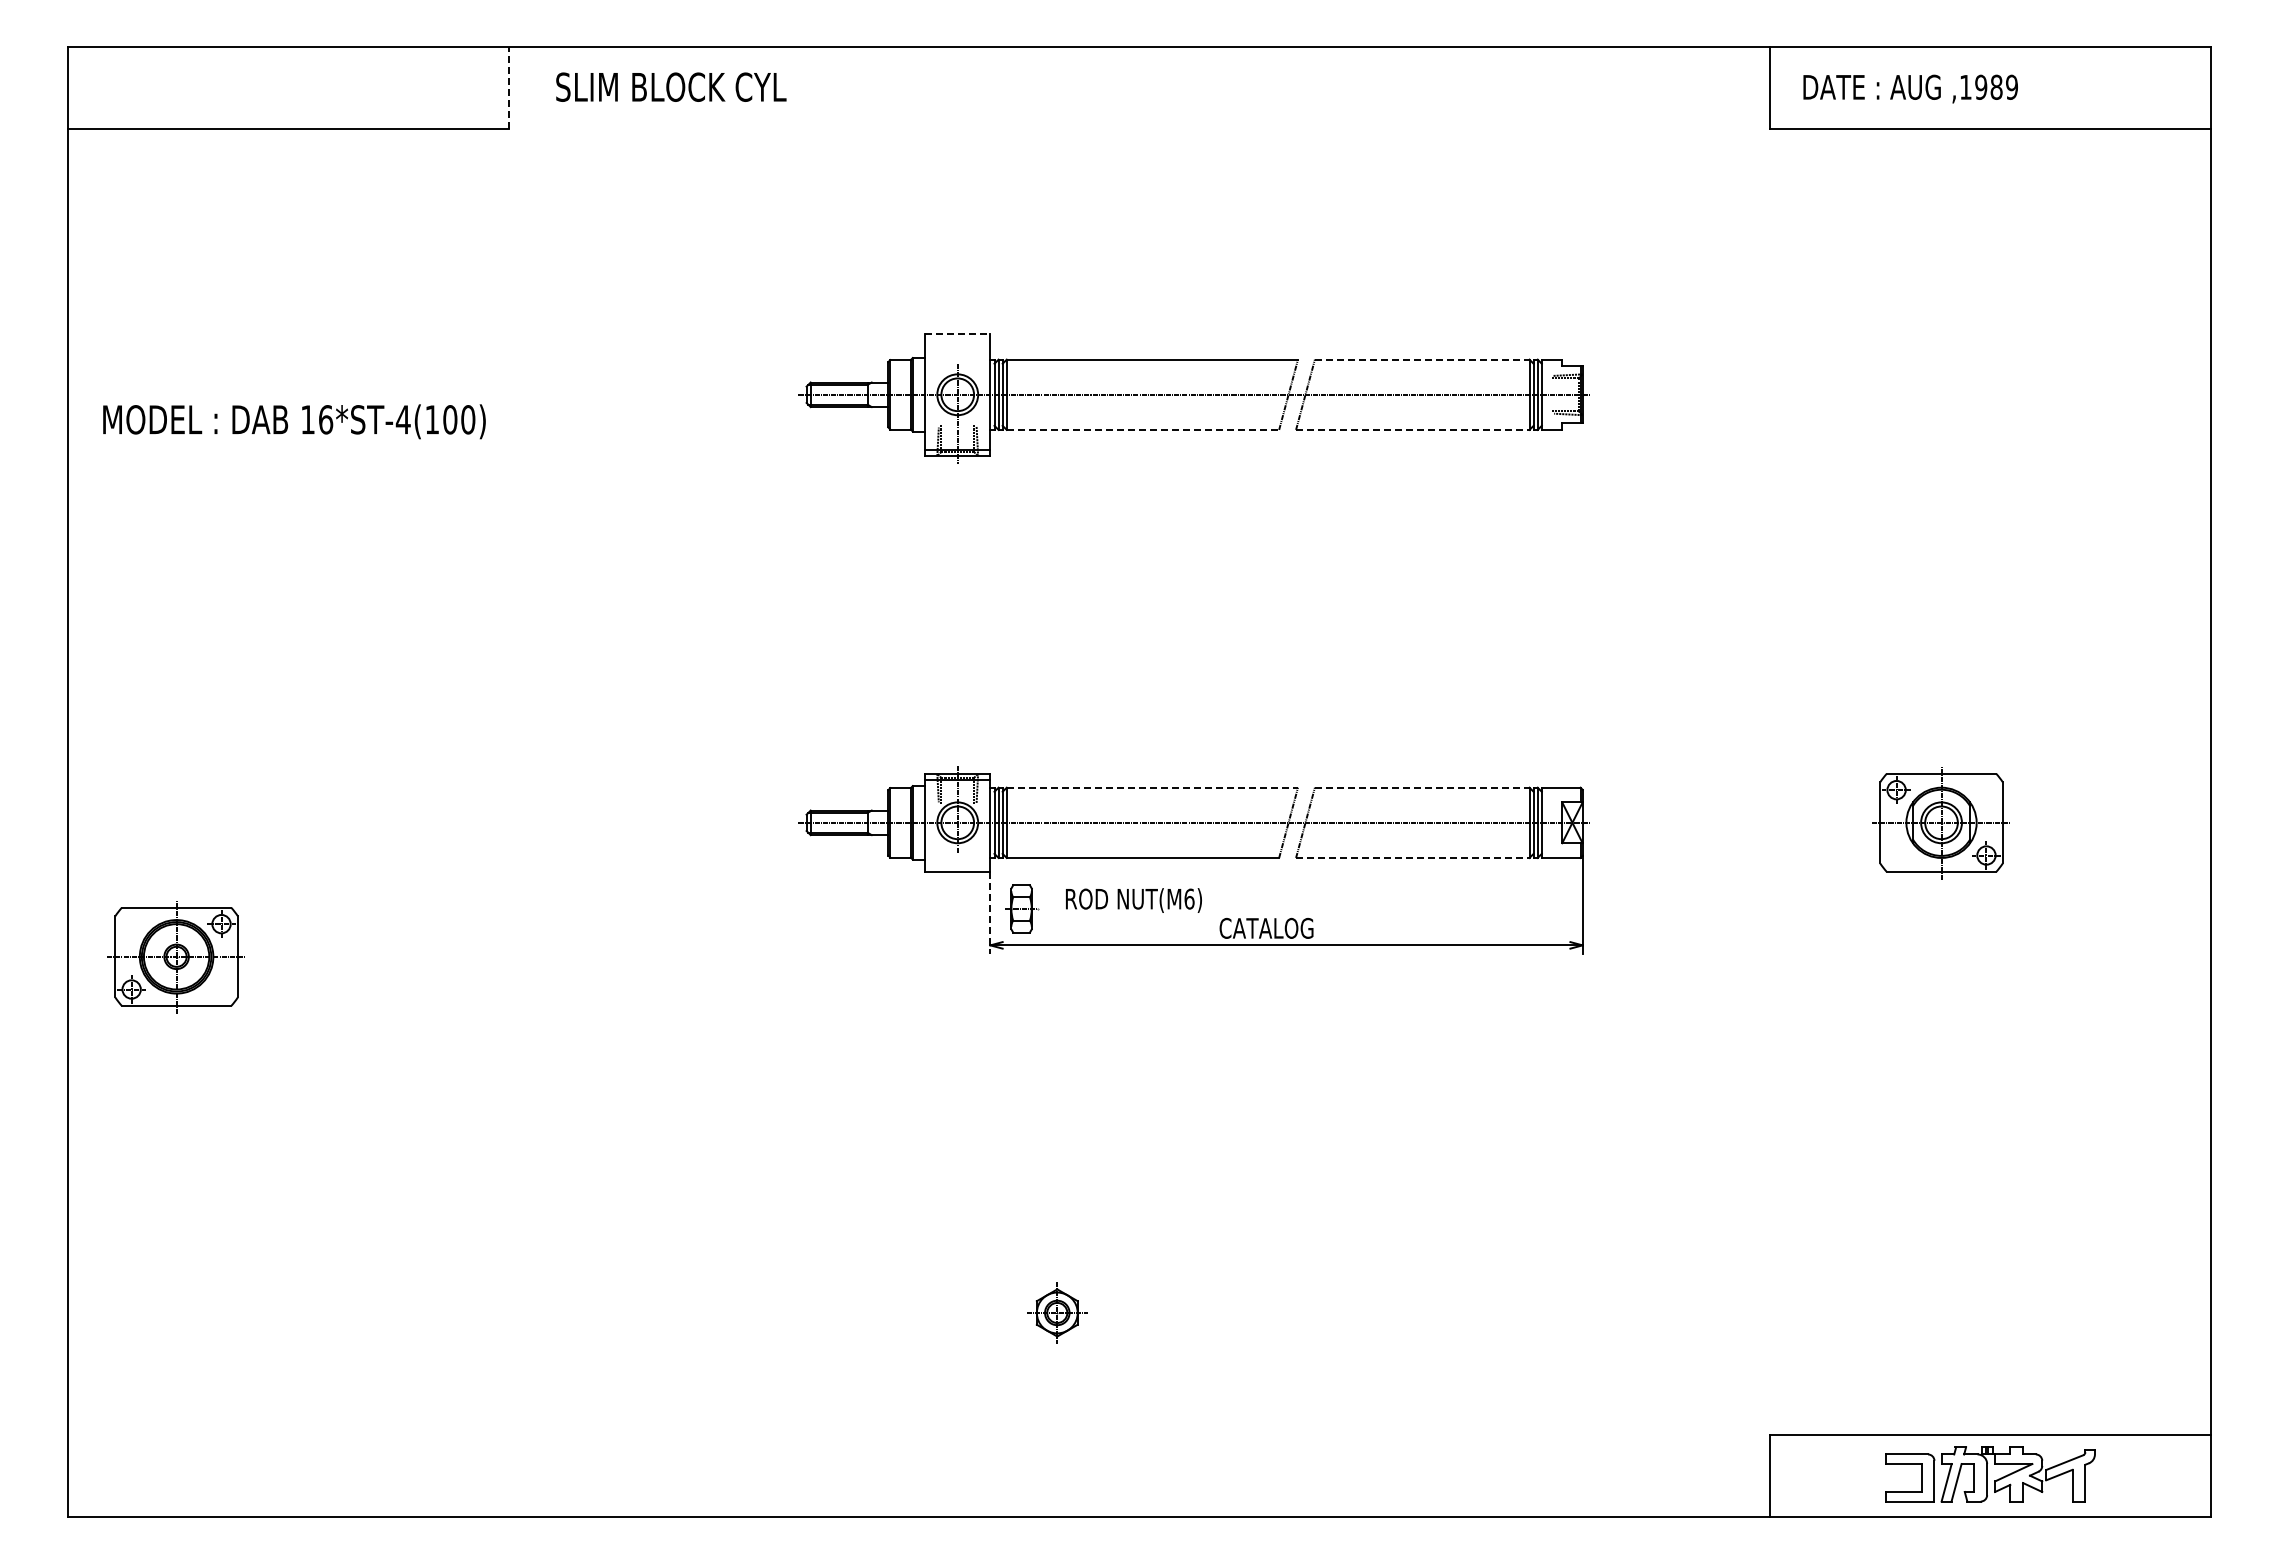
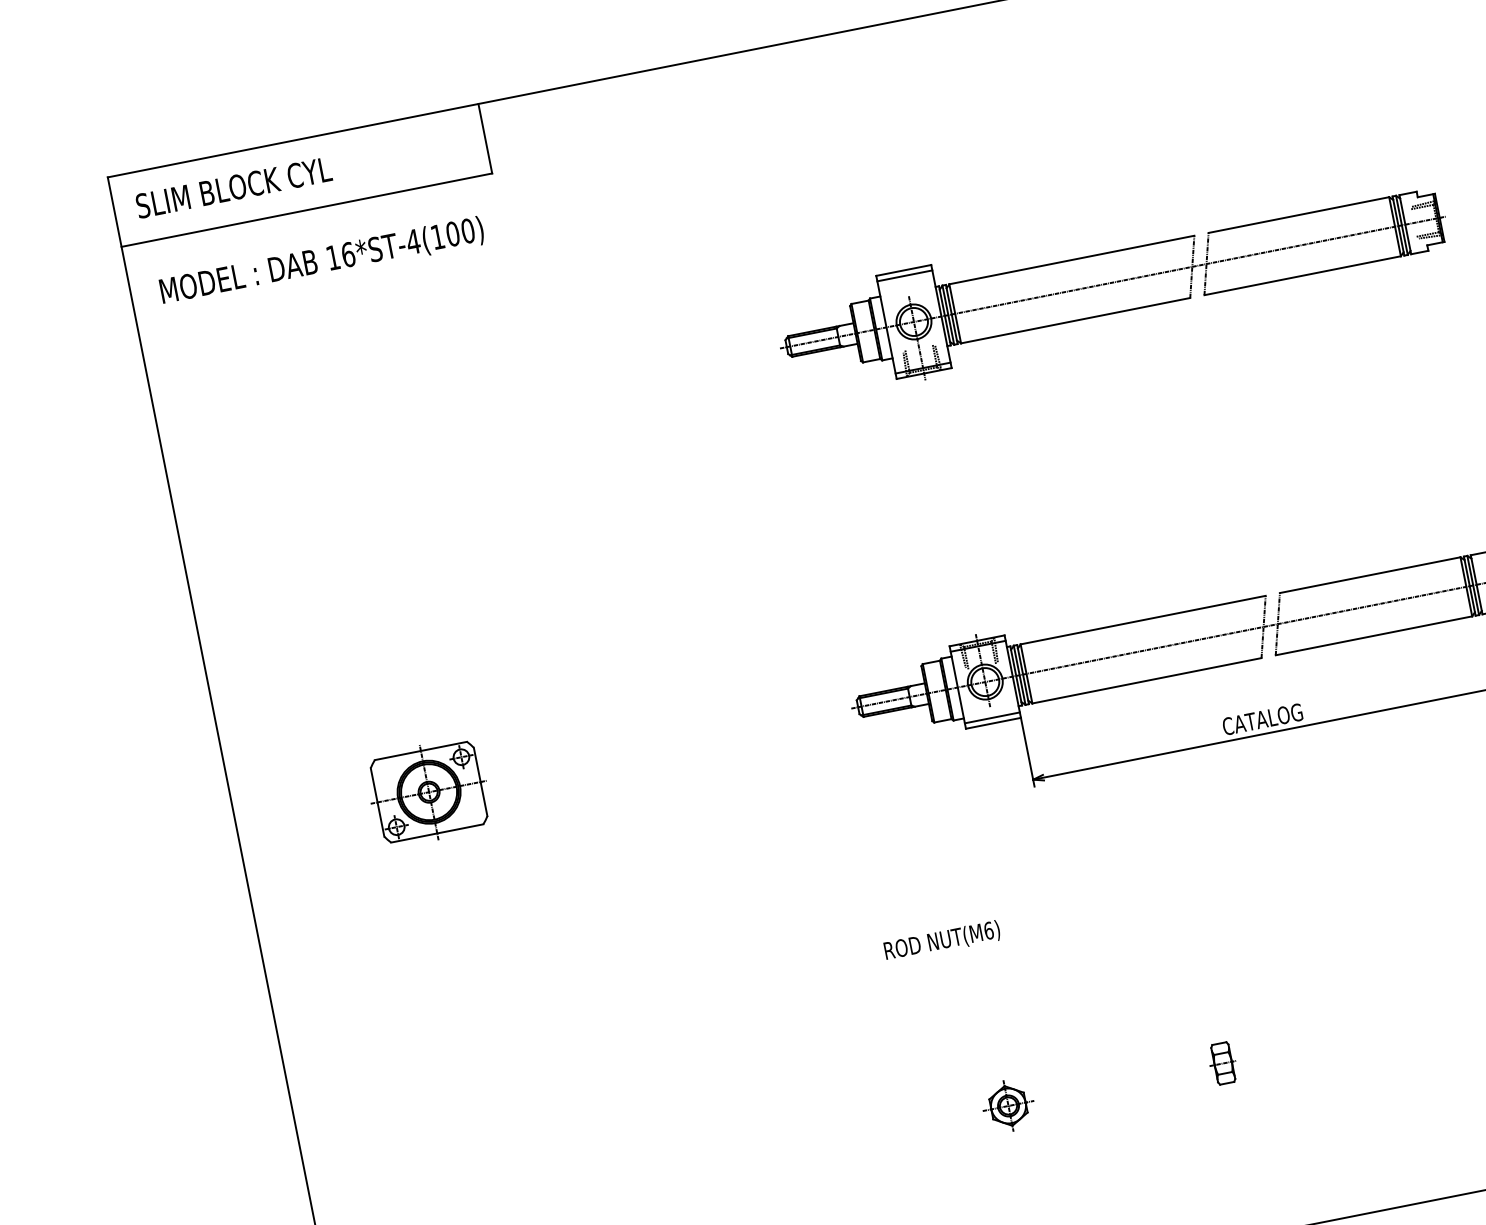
text: (671, 86) -> (234, 187), moved
line: (508, 87) -> (484, 138), dashed -> solid
line: (957, 333) -> (903, 270), dashed -> solid
line: (957, 339) -> (904, 275), added
line: (1422, 359) -> (1299, 214), dashed -> solid
text: (294, 421) -> (322, 261), moved
line: (1143, 429) -> (1076, 320), dashed -> solid
line: (1412, 429) -> (1302, 275), dashed -> solid
line: (1152, 787) -> (1143, 619), dashed -> solid
line: (1422, 787) -> (1370, 574), dashed -> solid
line: (1412, 857) -> (1373, 635), dashed -> solid
line: (957, 865) -> (992, 718), added
text: (1133, 900) -> (941, 941), moved
part: (1020, 908) -> (1222, 1063), moved
line: (990, 912) -> (1027, 752), dashed -> solid
part: (175, 957) -> (428, 792), moved
part: (1057, 1312) -> (1008, 1105), moved

